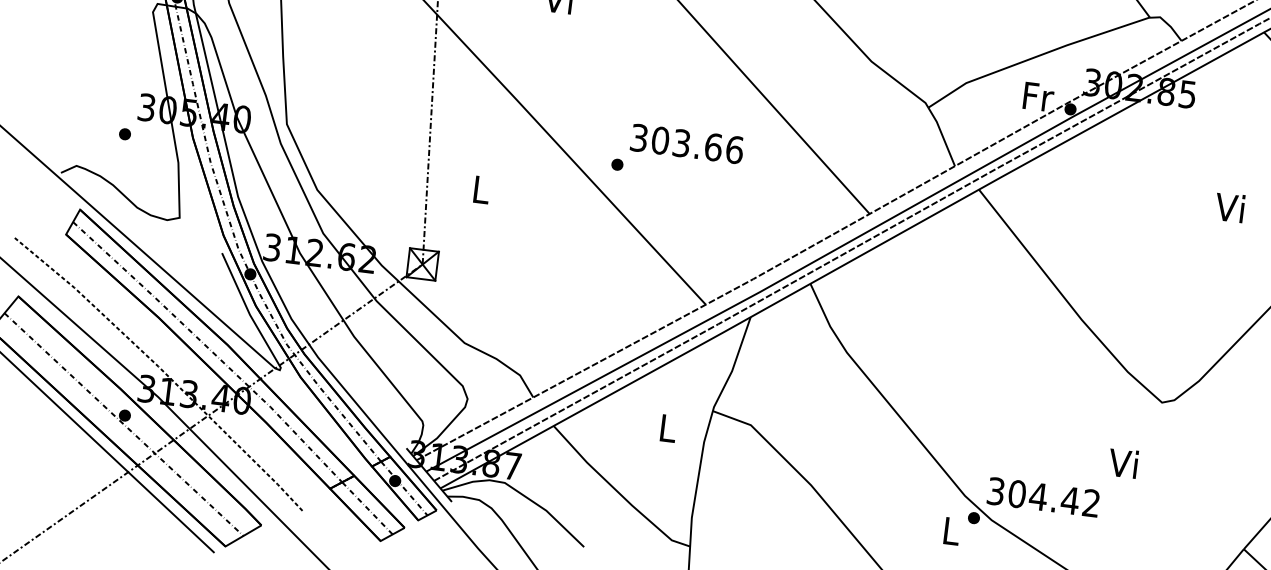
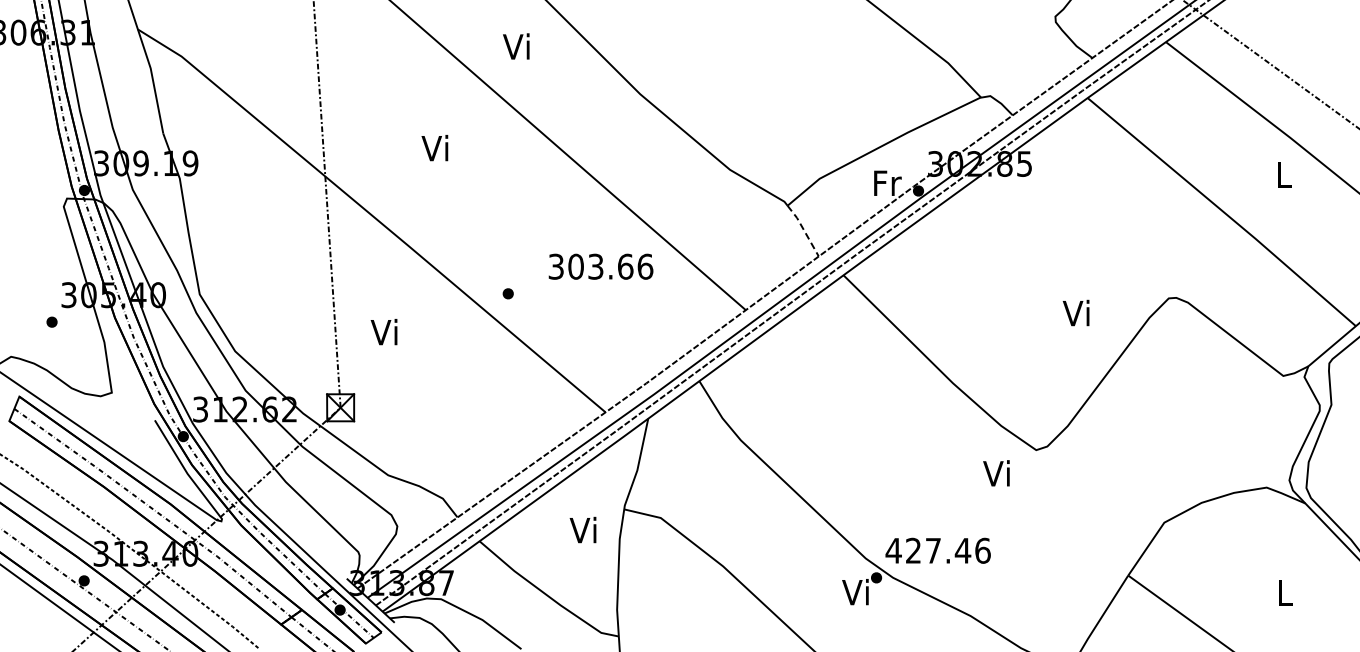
line: (942, 135) -> (803, 229), solid -> dashed
text: (686, 143) -> (600, 266), moved
text: (478, 188) -> (383, 331), L -> Vi
text: (1229, 206) -> (1075, 312), moved
text: (665, 427) -> (582, 529), L -> Vi
text: (1123, 463) -> (996, 473), moved
text: (1042, 496) -> (937, 550), 304.42 -> 427.46
text: (949, 530) -> (855, 592), L -> Vi

